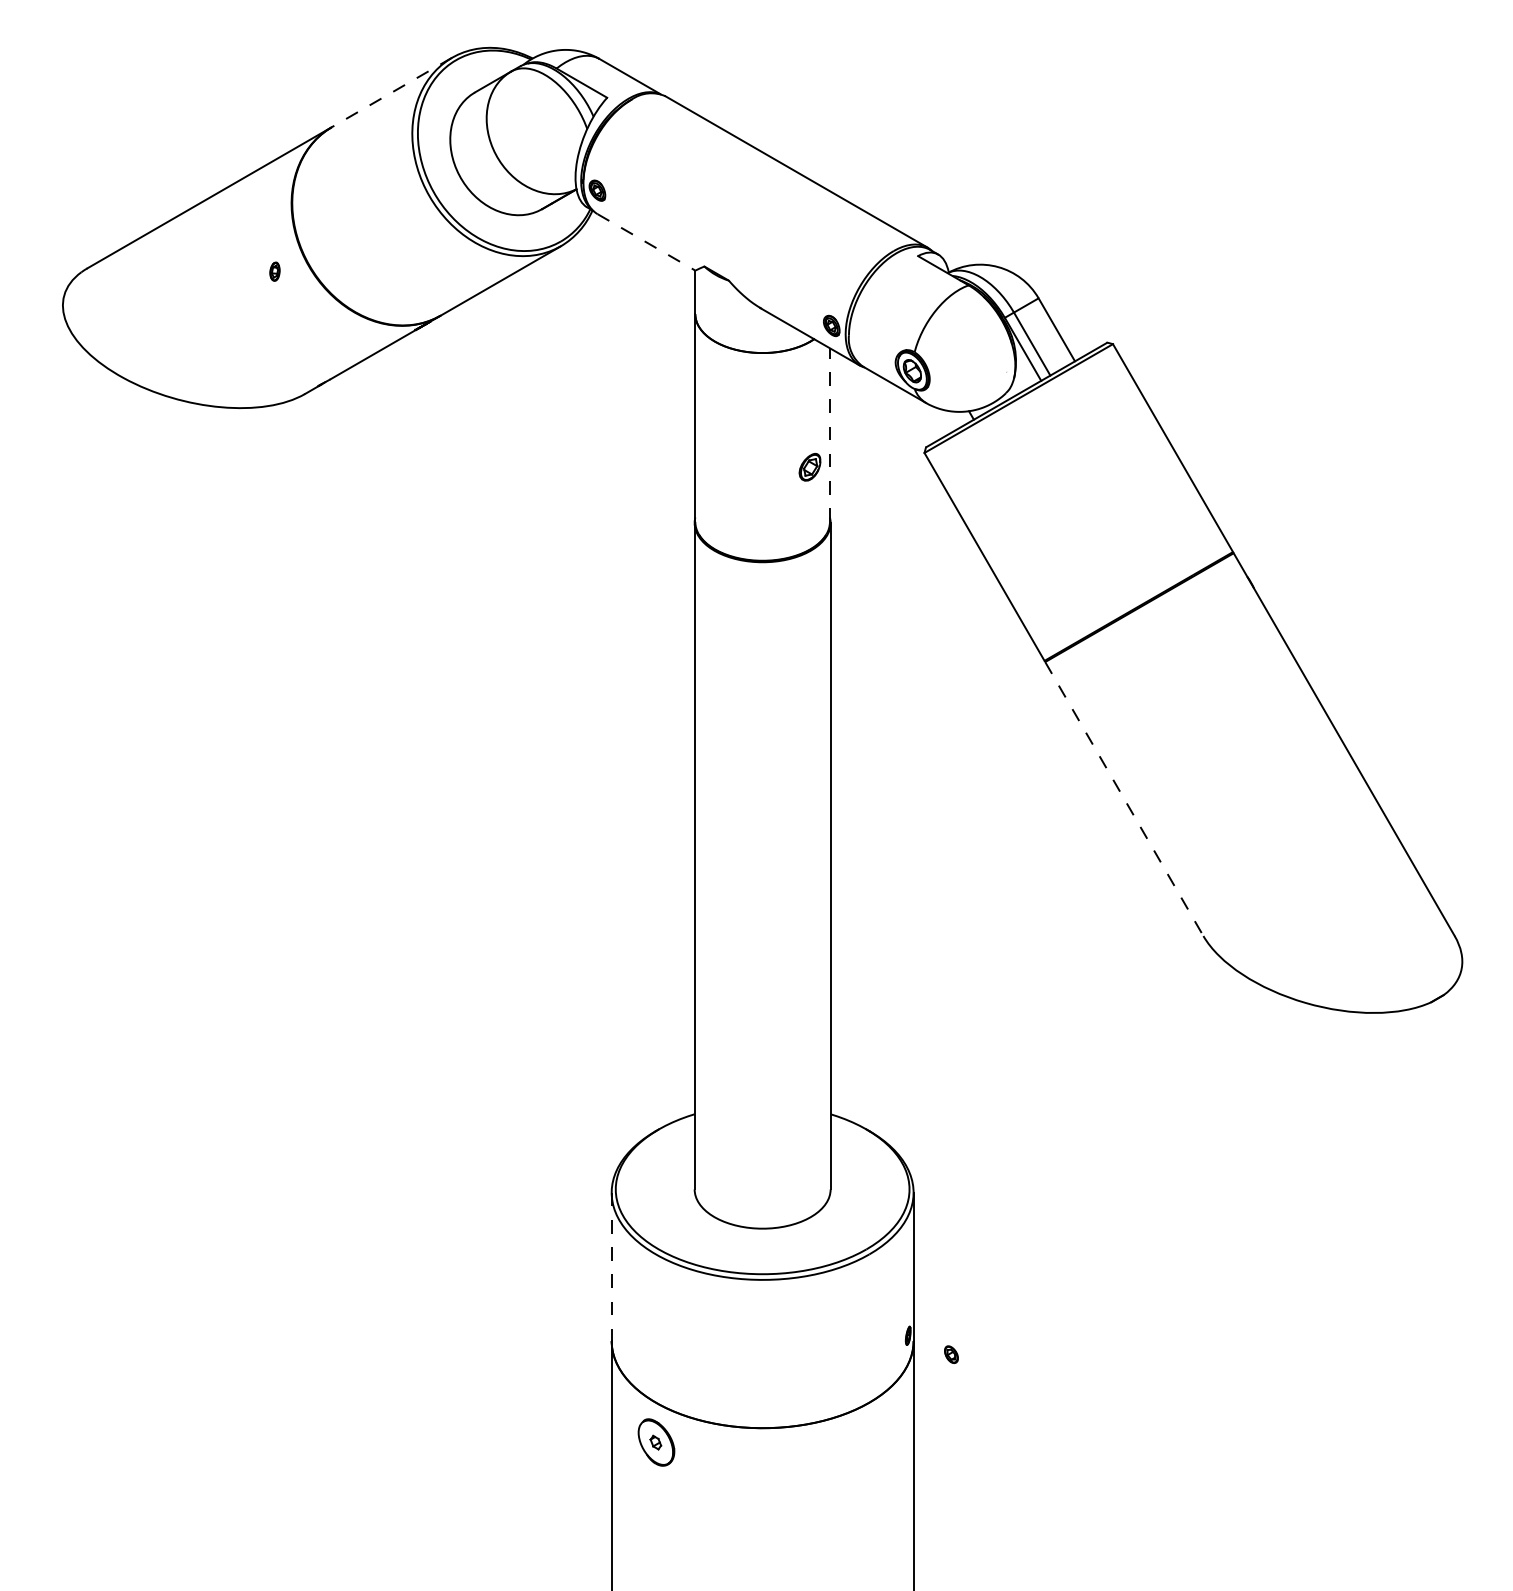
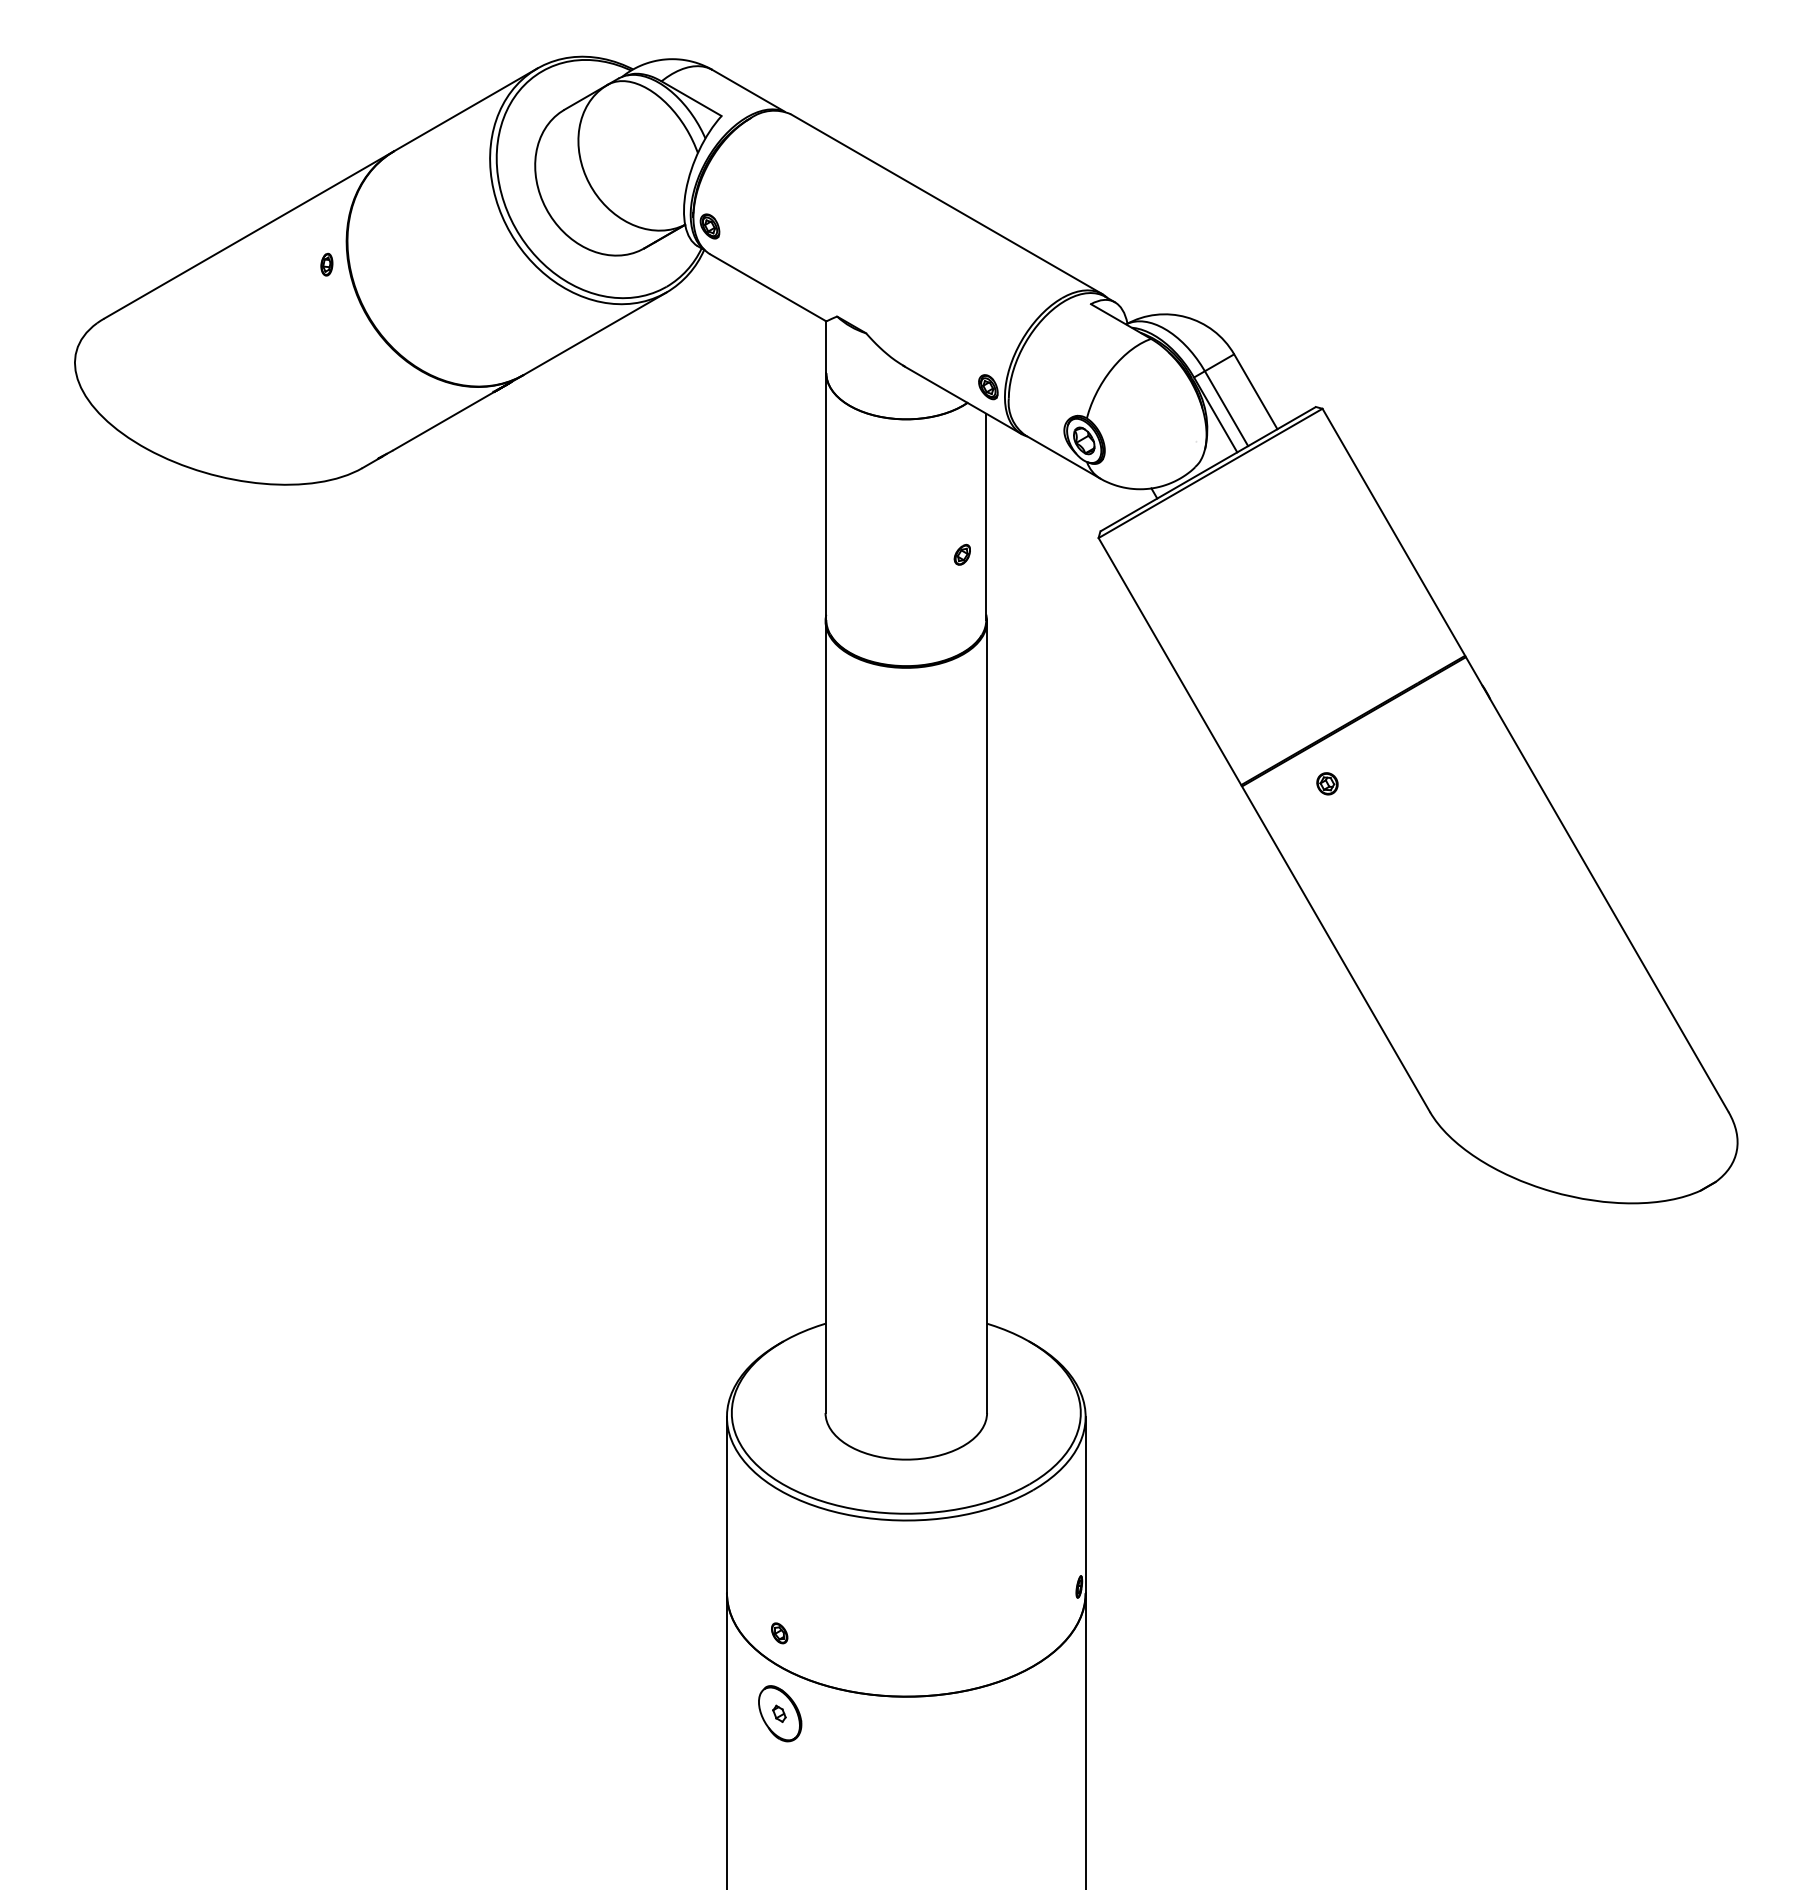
line: (391, 92) -> (465, 109), dashed -> solid
line: (646, 242) -> (768, 288), dashed -> solid
part: (274, 271) -> (326, 264), moved
line: (830, 434) -> (986, 516), dashed -> solid
part: (809, 466) -> (961, 554), size x0.62
part: (1117, 659) -> (1327, 783), added
line: (1124, 799) -> (1336, 949), dashed -> solid
line: (611, 1267) -> (726, 1505), dashed -> solid
part: (951, 1354) -> (779, 1633), moved

